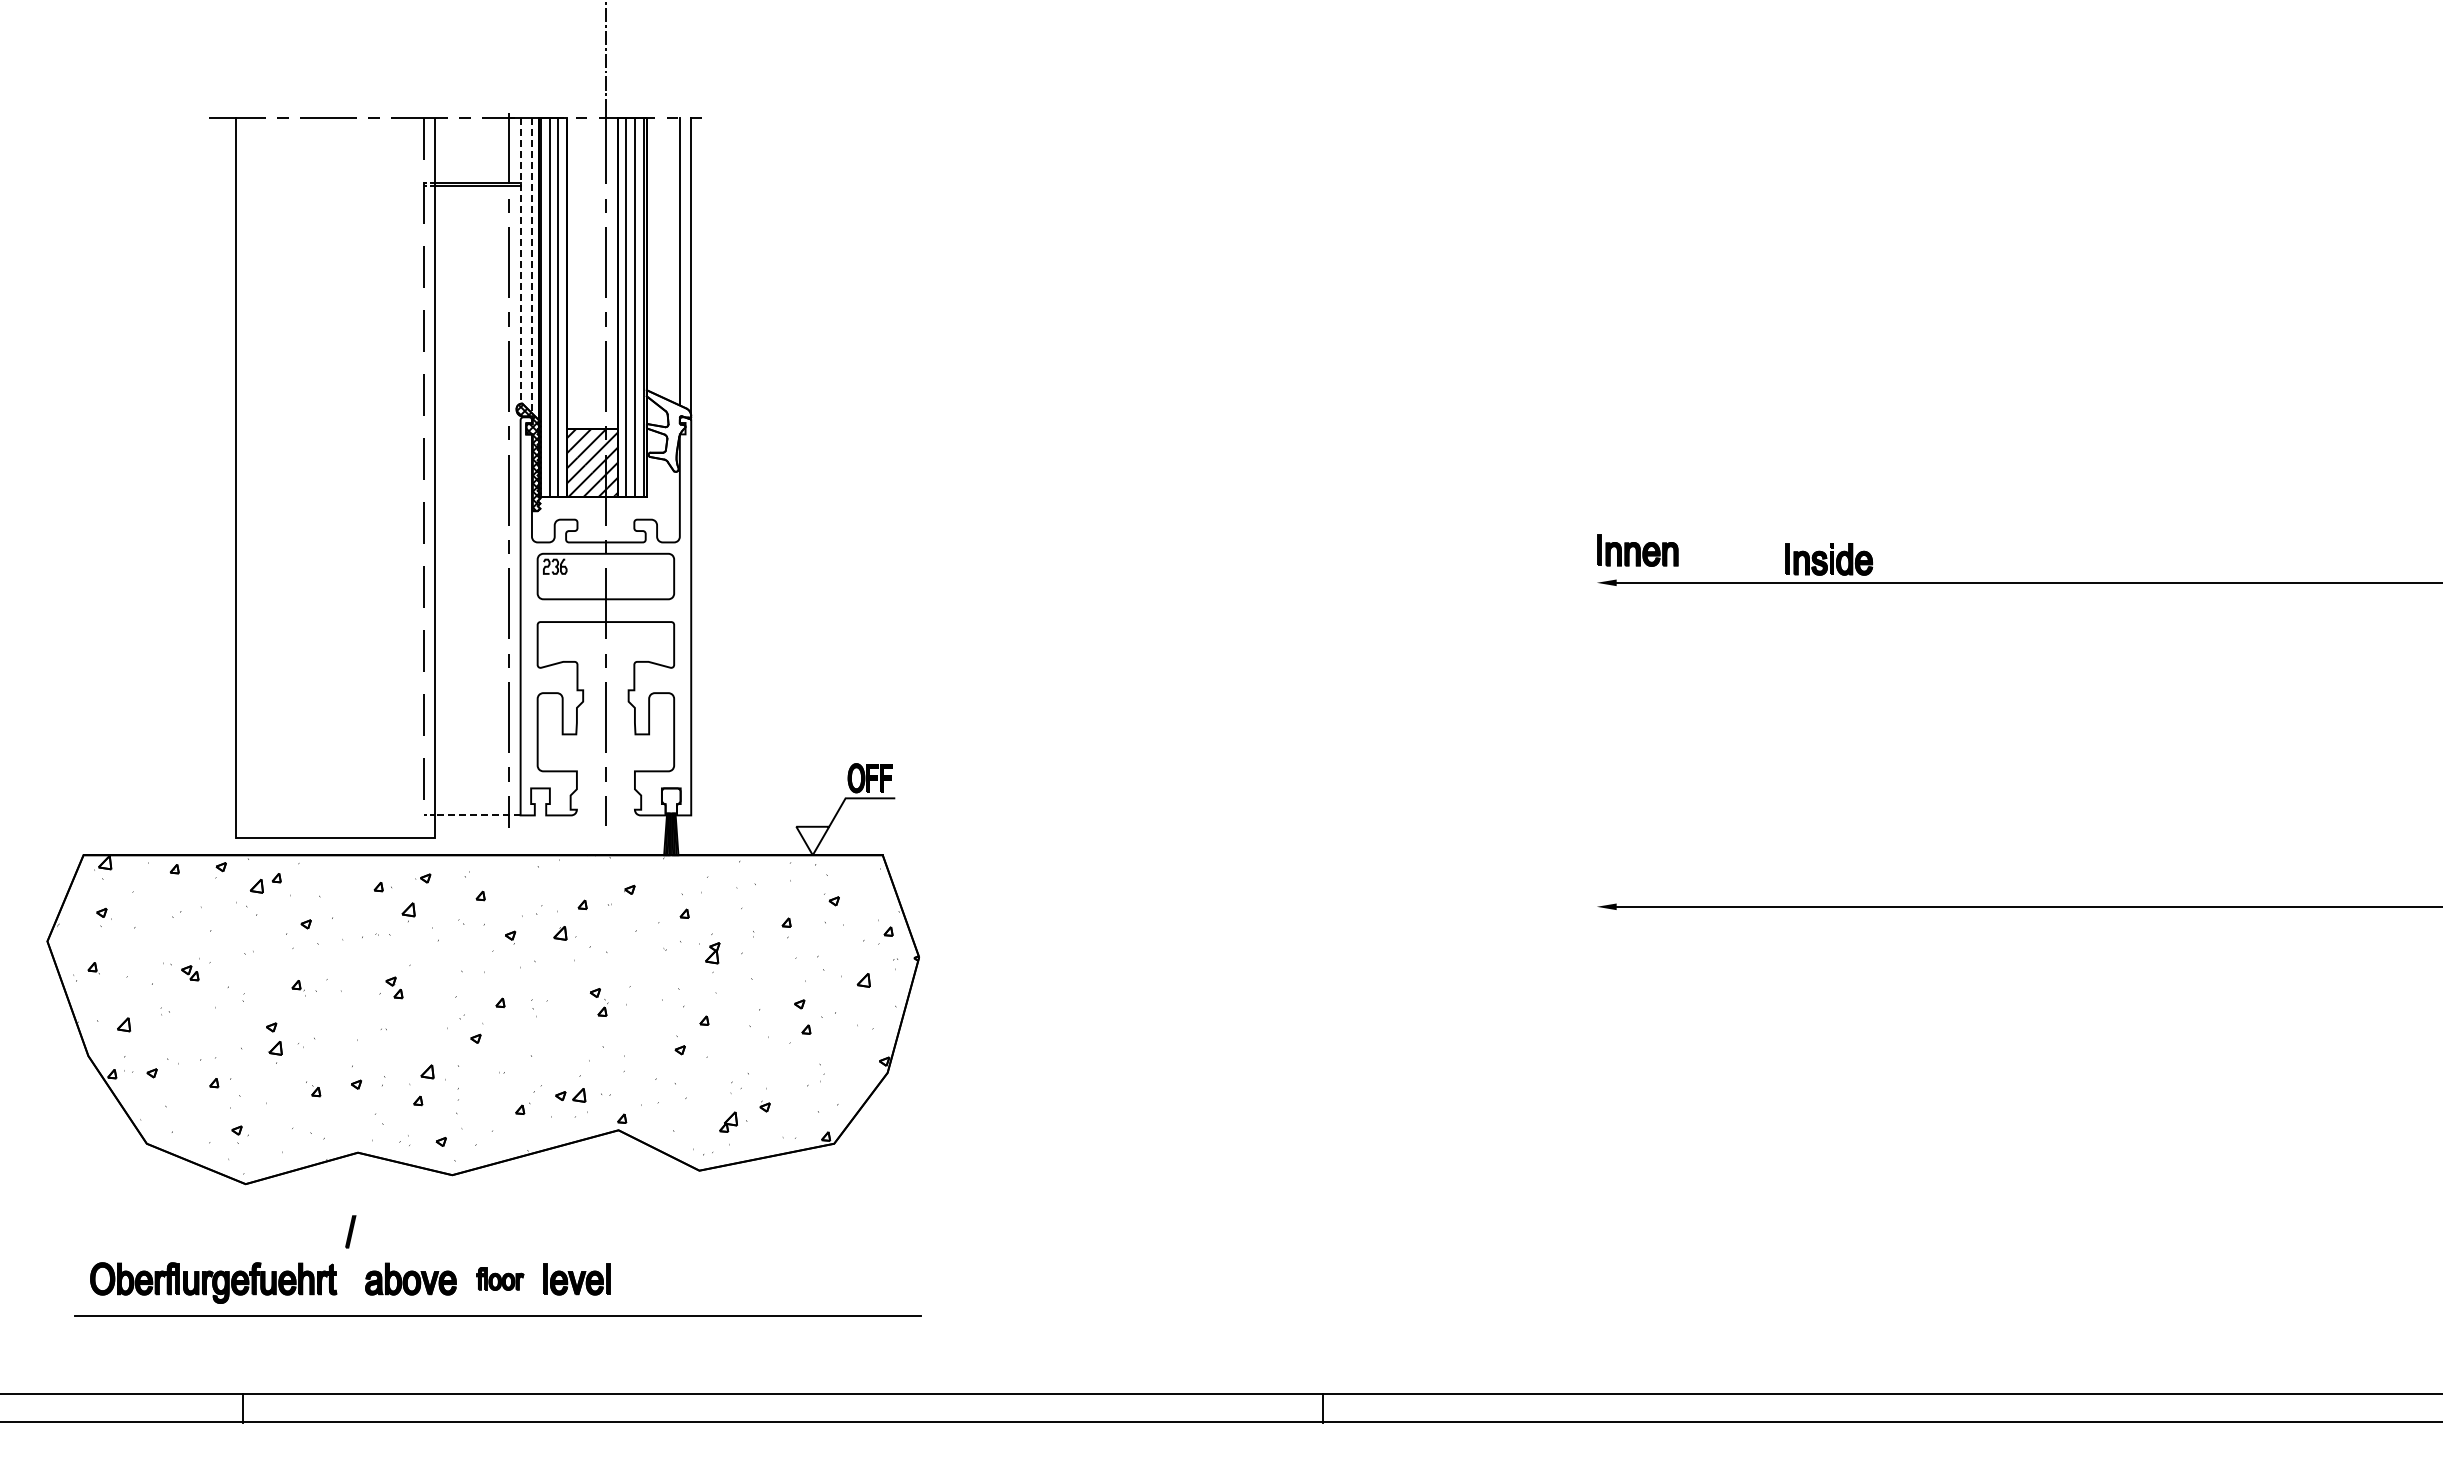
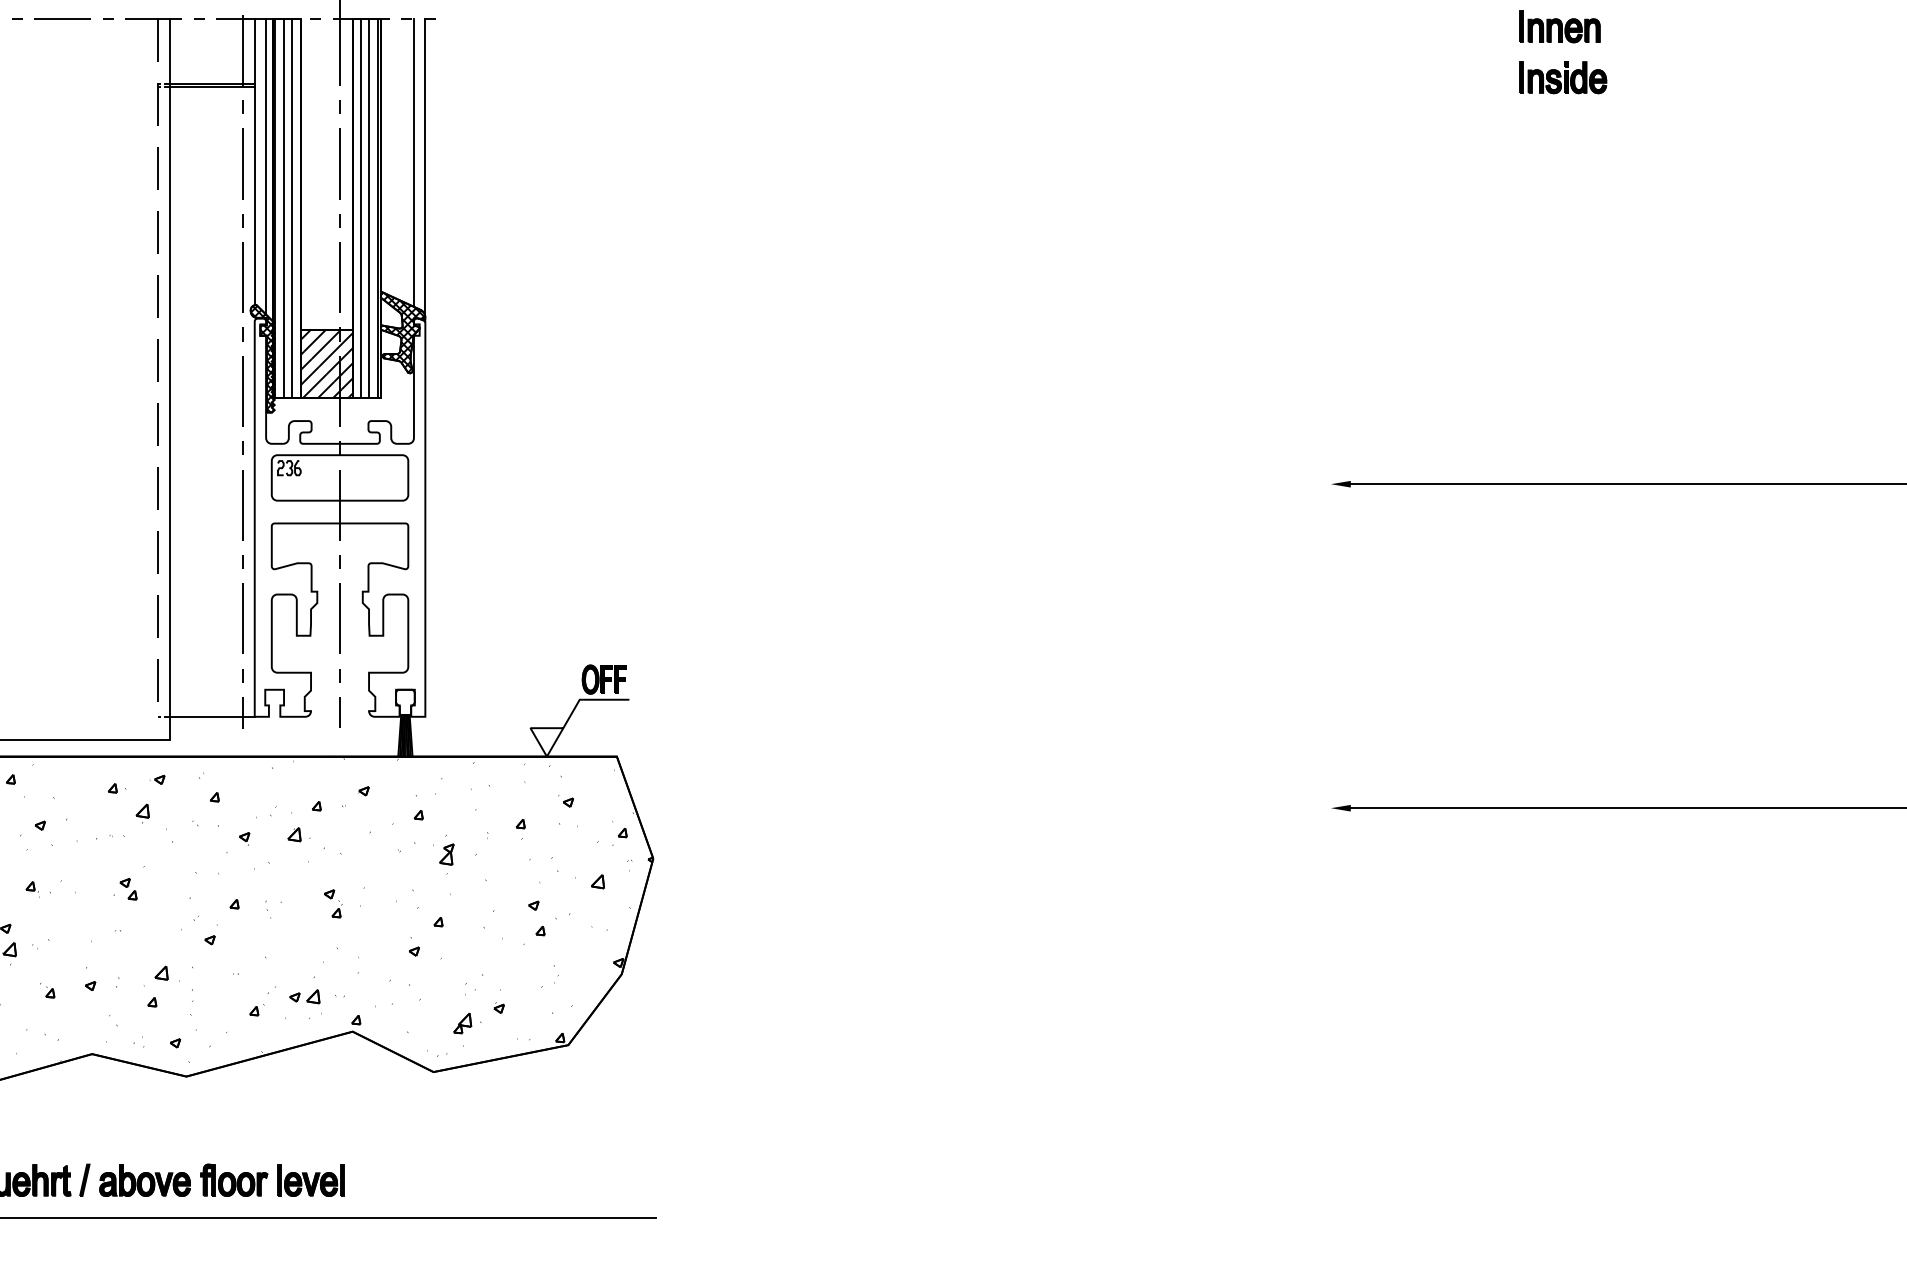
line: (520, 260) -> (254, 161), dashed -> solid
line: (531, 265) -> (265, 166), dashed -> solid
hatch: (668, 431) -> (402, 332), added
part: (1637, 550) -> (1559, 26), moved
part: (1828, 559) -> (1562, 77), moved
line: (478, 815) -> (212, 716), dashed -> solid
part: (350, 1231) -> (84, 1179), moved
part: (500, 1278) -> (234, 1179), size x1.43

